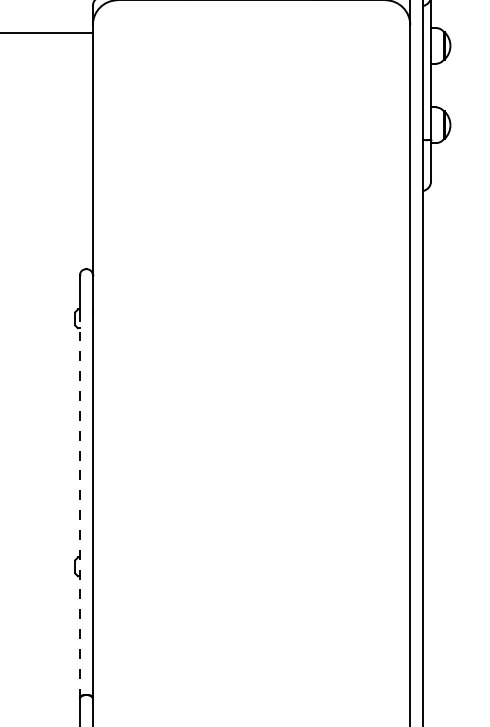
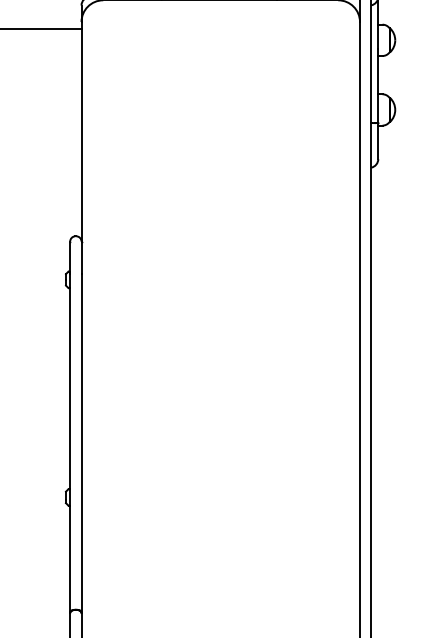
line: (80, 505) -> (70, 443), dashed -> solid

